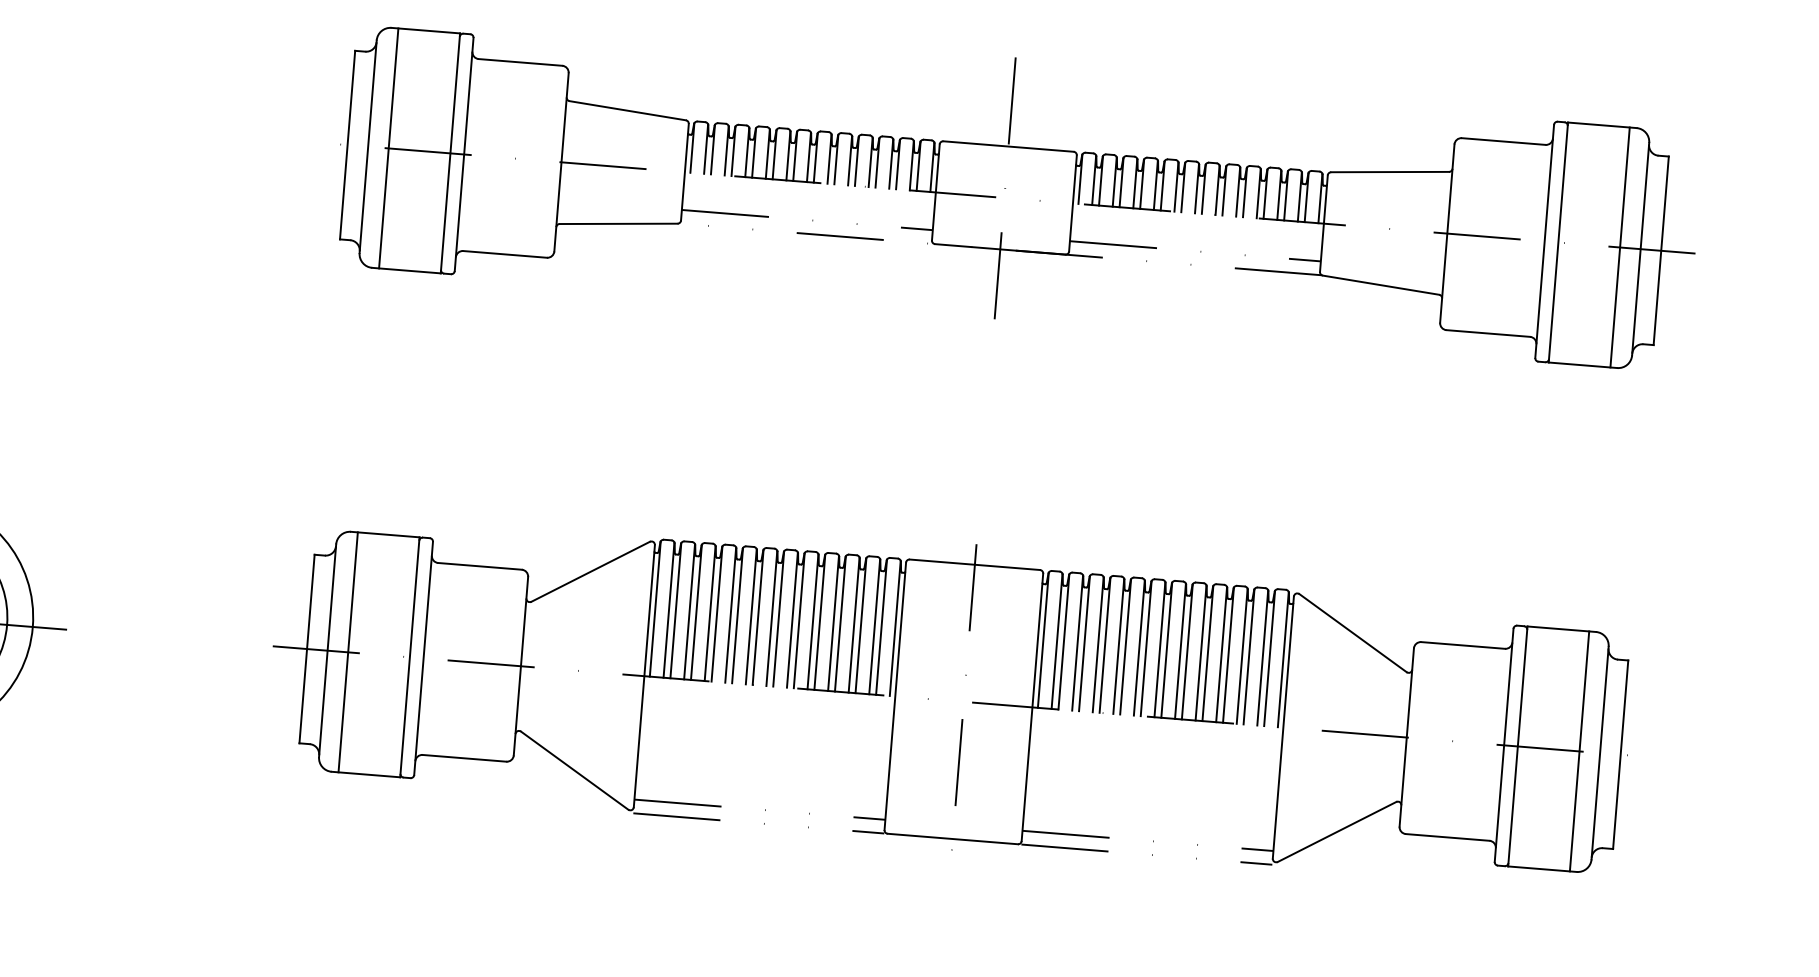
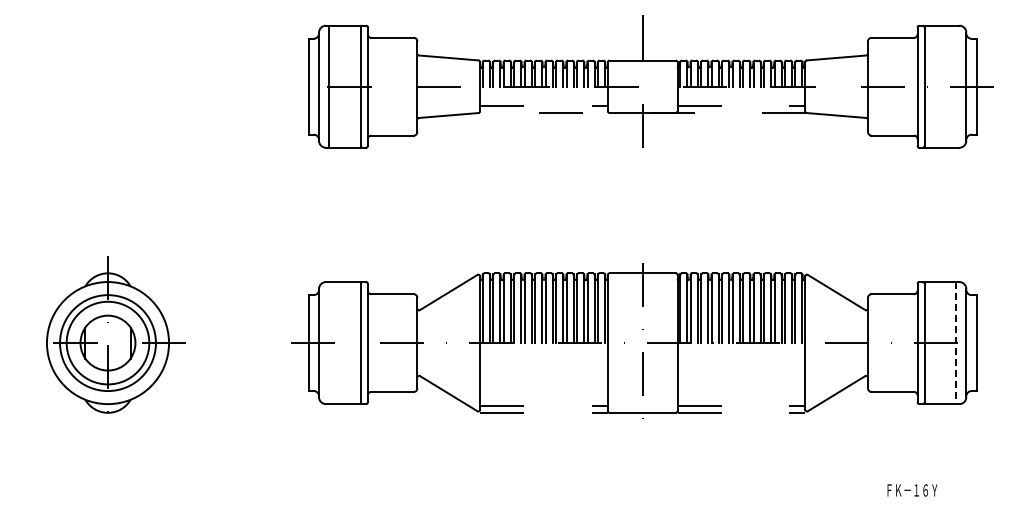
line: (1619, 246) -> (955, 86), removed
line: (348, 653) -> (329, 343), removed
line: (1578, 752) -> (955, 343), solid -> dashed

